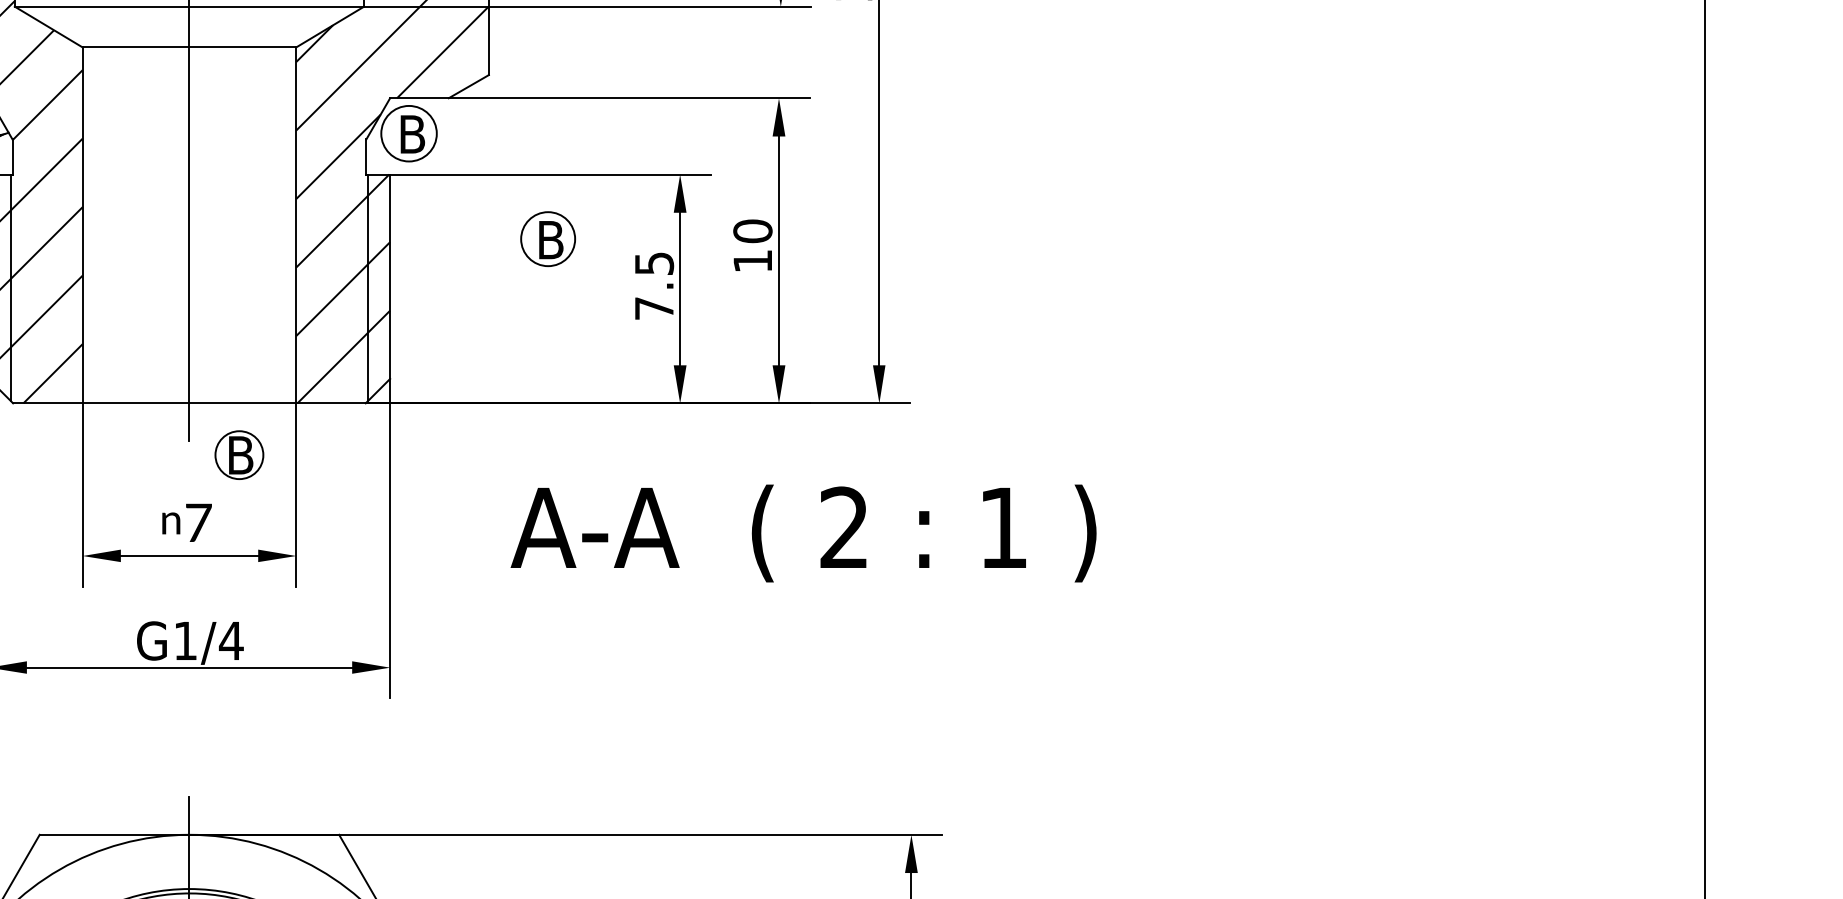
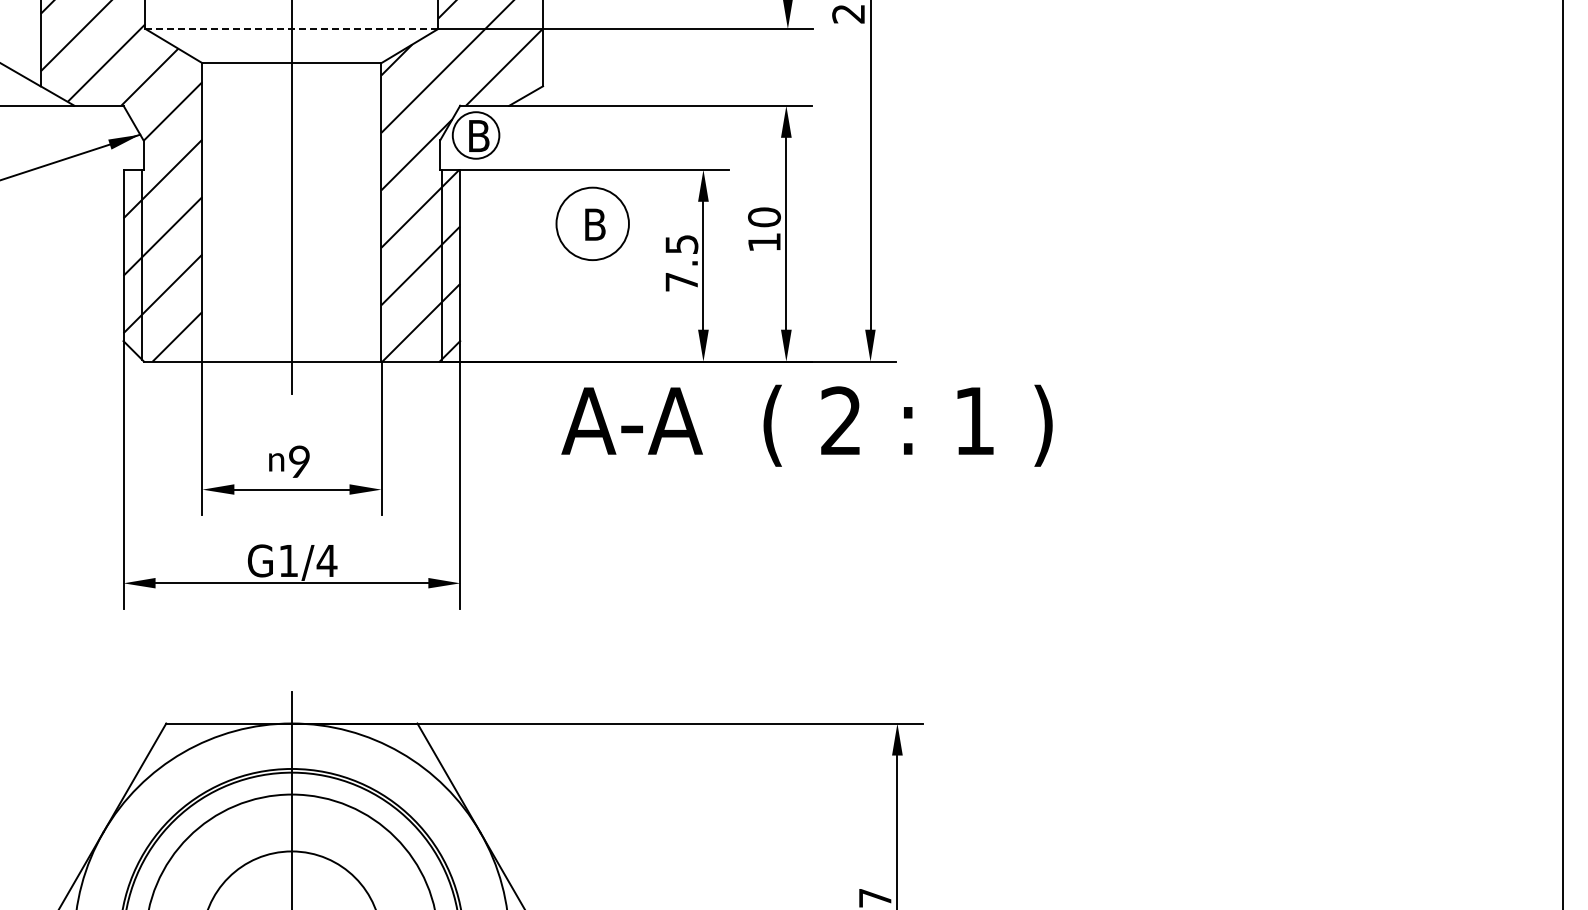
line: (188, 6) -> (291, 28), solid -> dashed
circle: (547, 238) -> (592, 223), size x1.6
part: (239, 455) -> (333, 405), removed
text: (198, 522) -> (299, 461), 7 -> 9
text: (803, 533) -> (806, 425), moved

